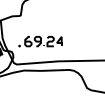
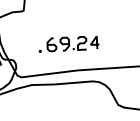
part: (40, 41) -> (68, 43), moved

